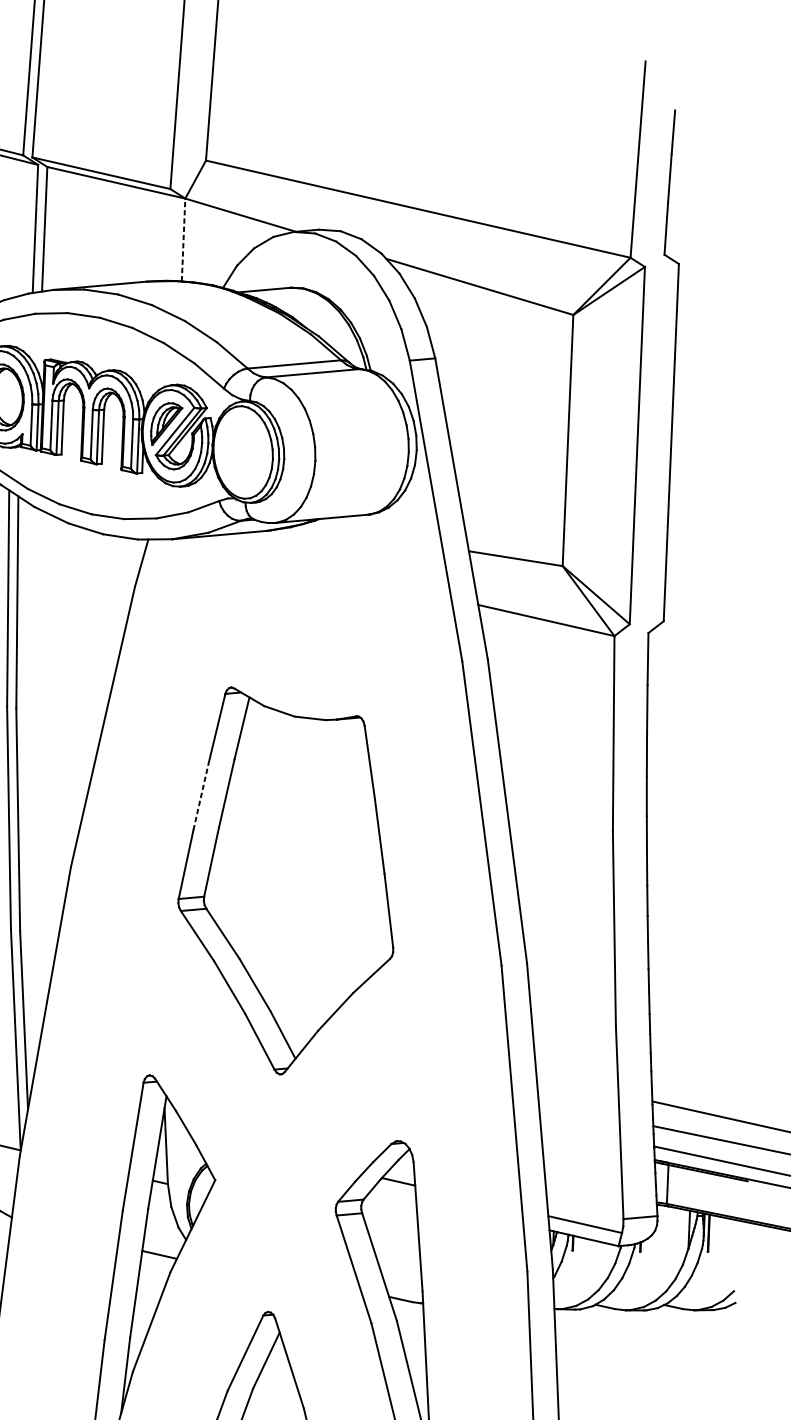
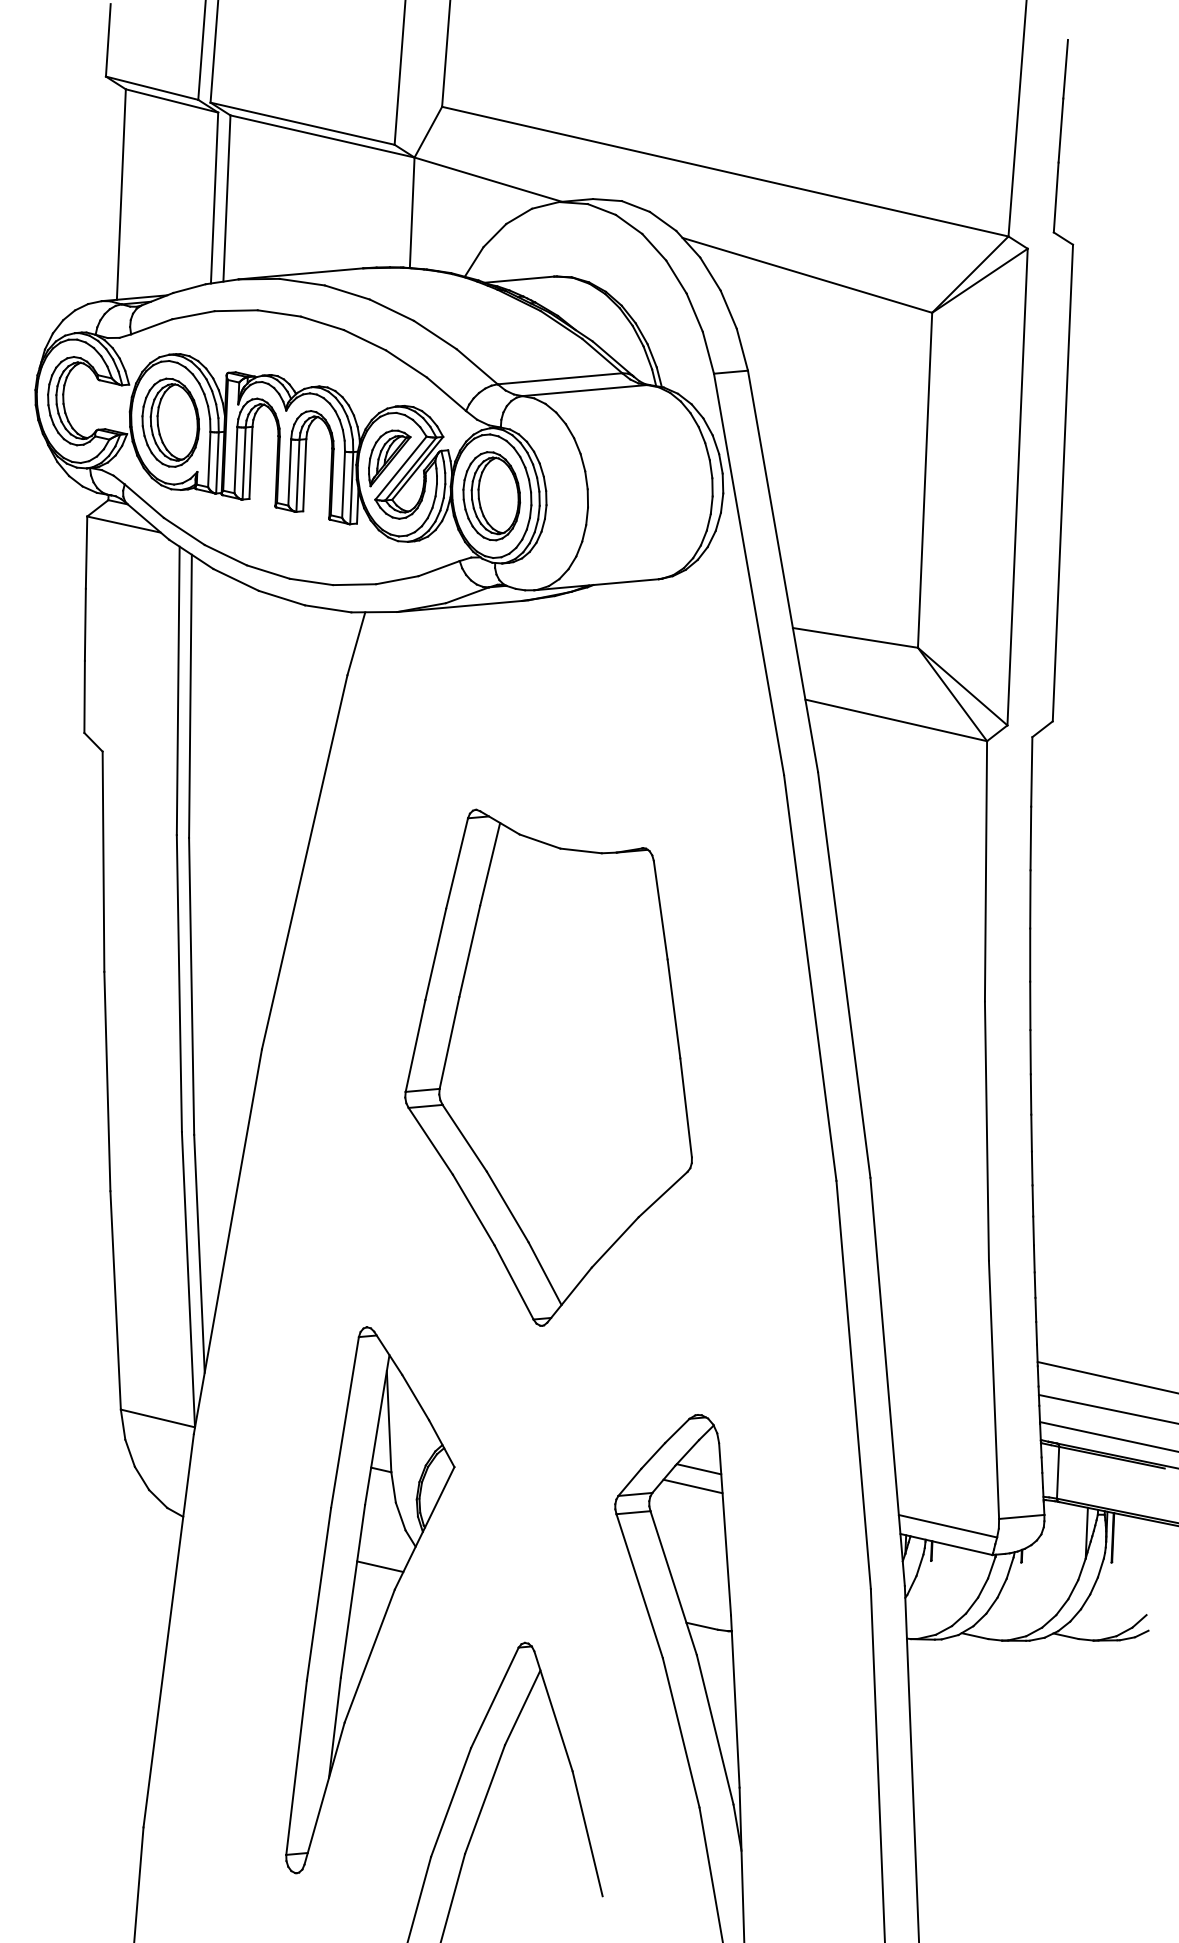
line: (183, 239) -> (412, 212), dashed -> solid
part: (243, 452) -> (491, 496), added
line: (201, 795) -> (435, 954), dashed -> solid
line: (393, 1194) -> (692, 1486), added

